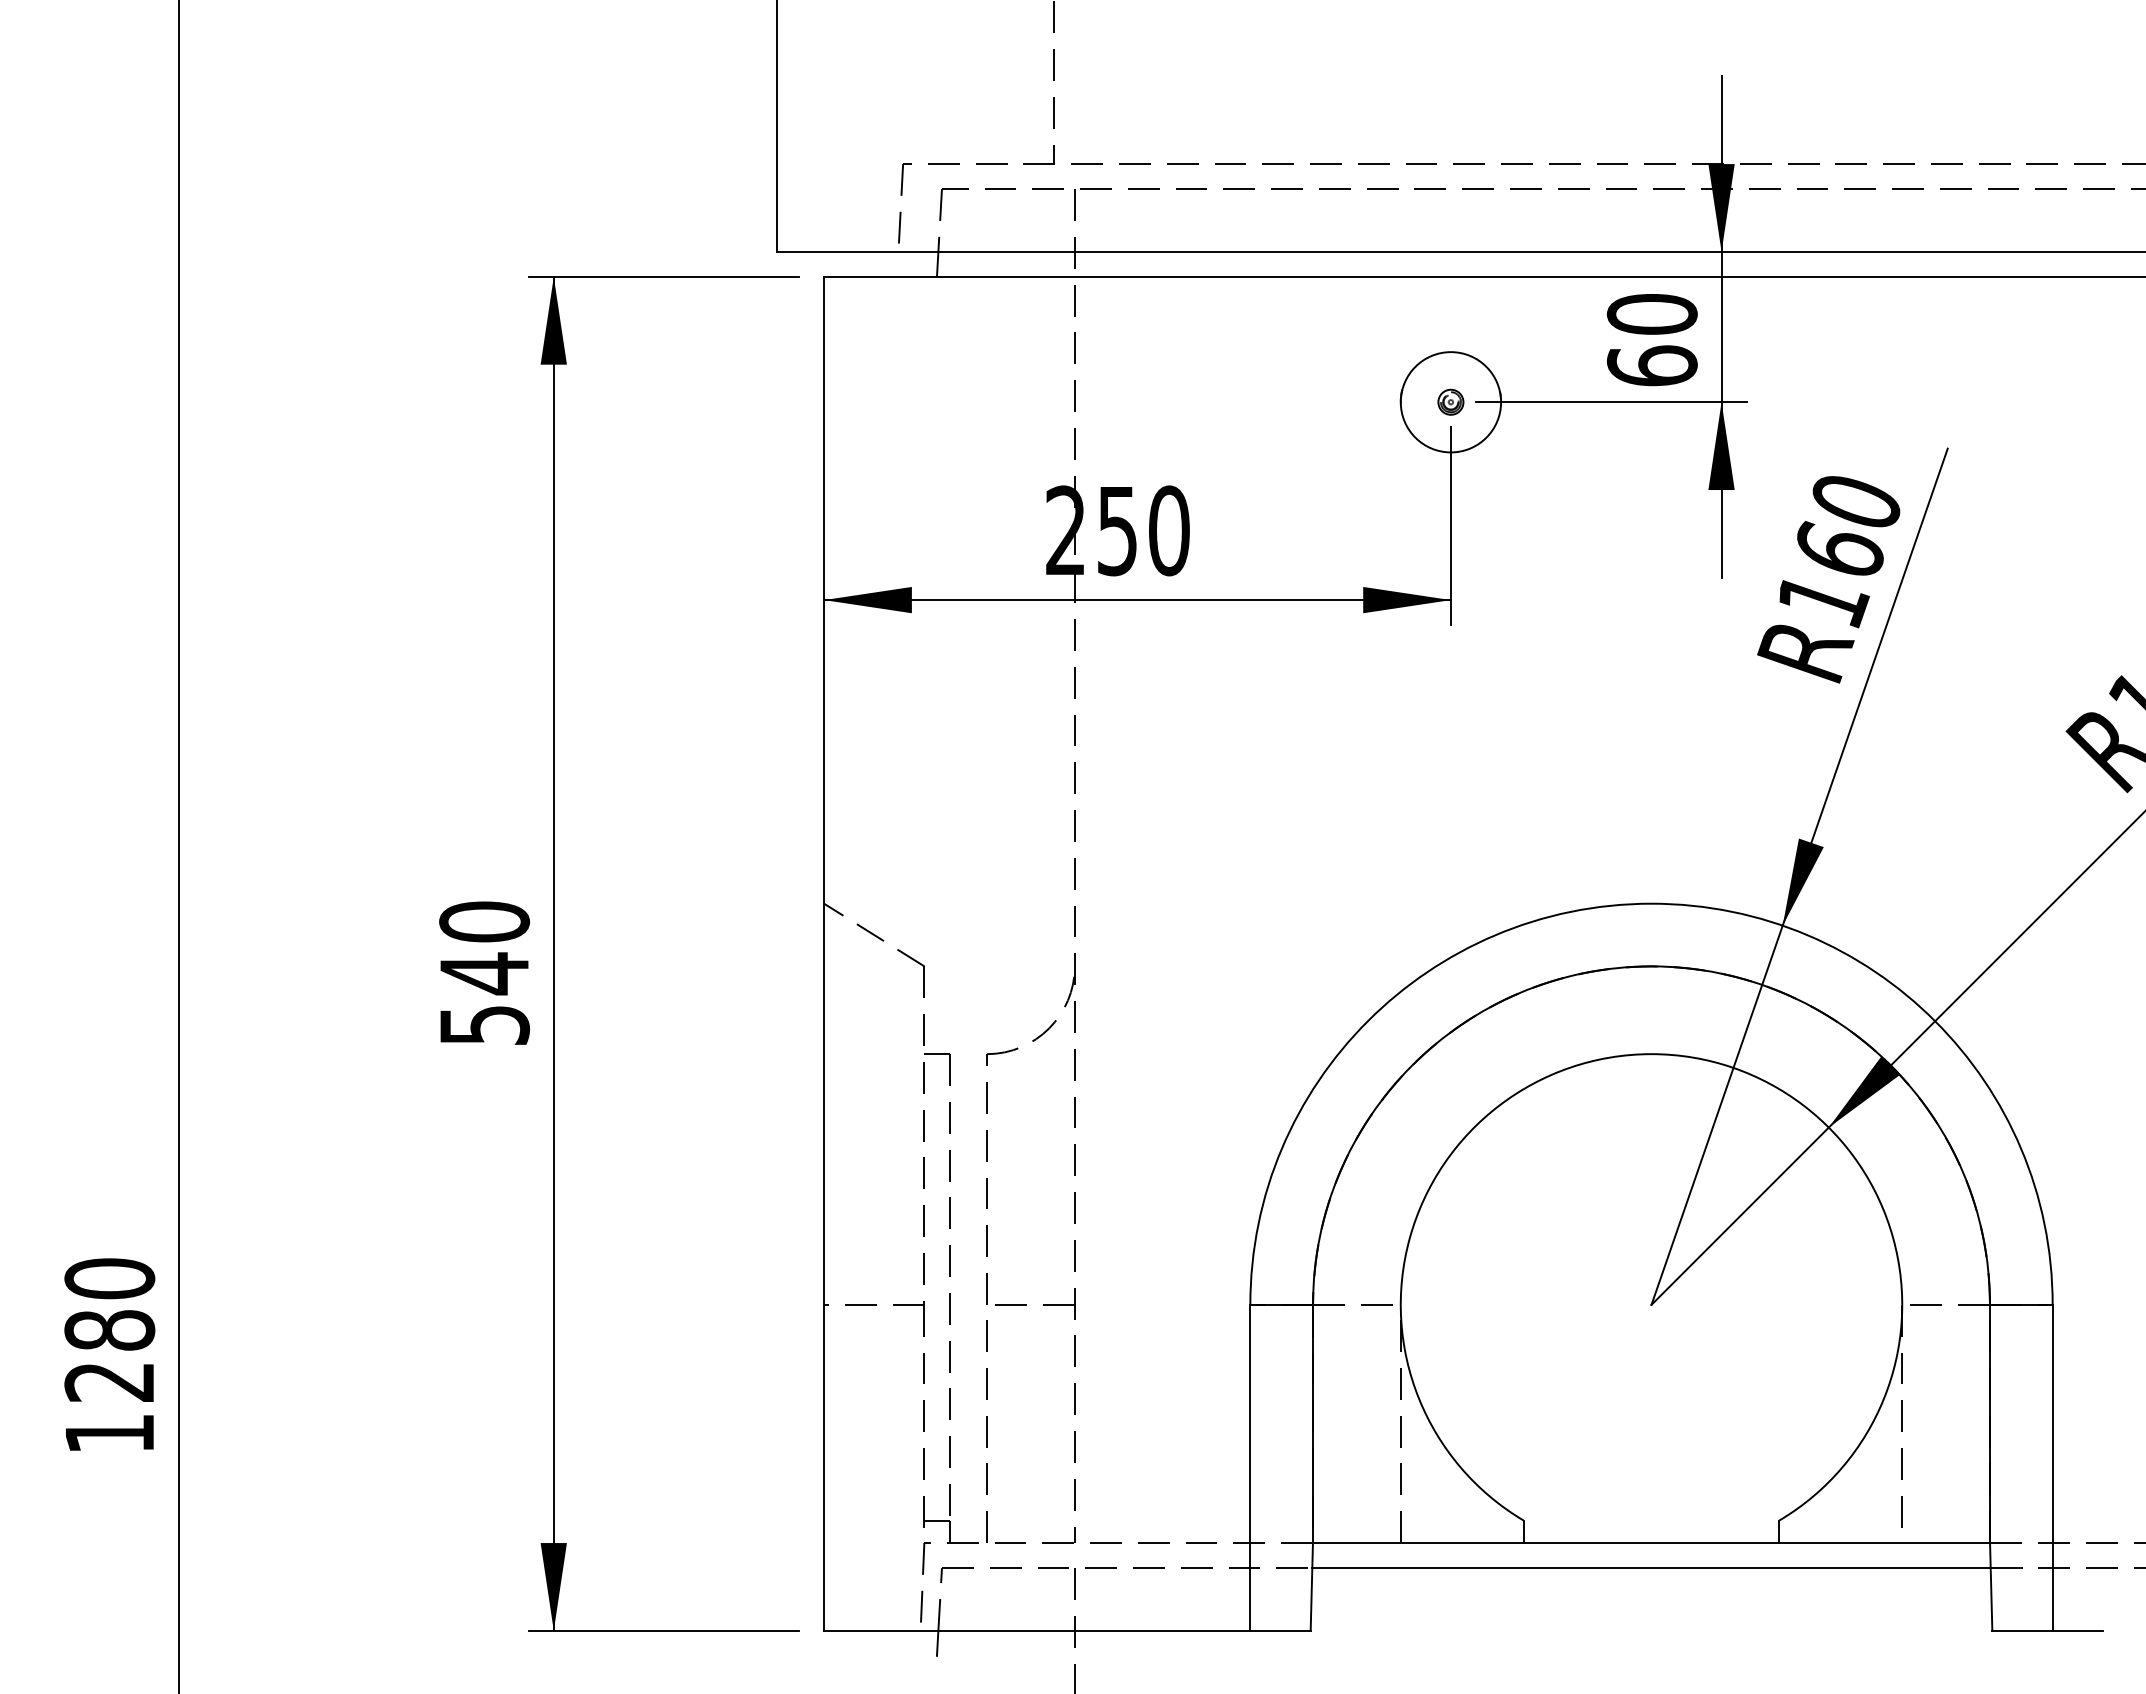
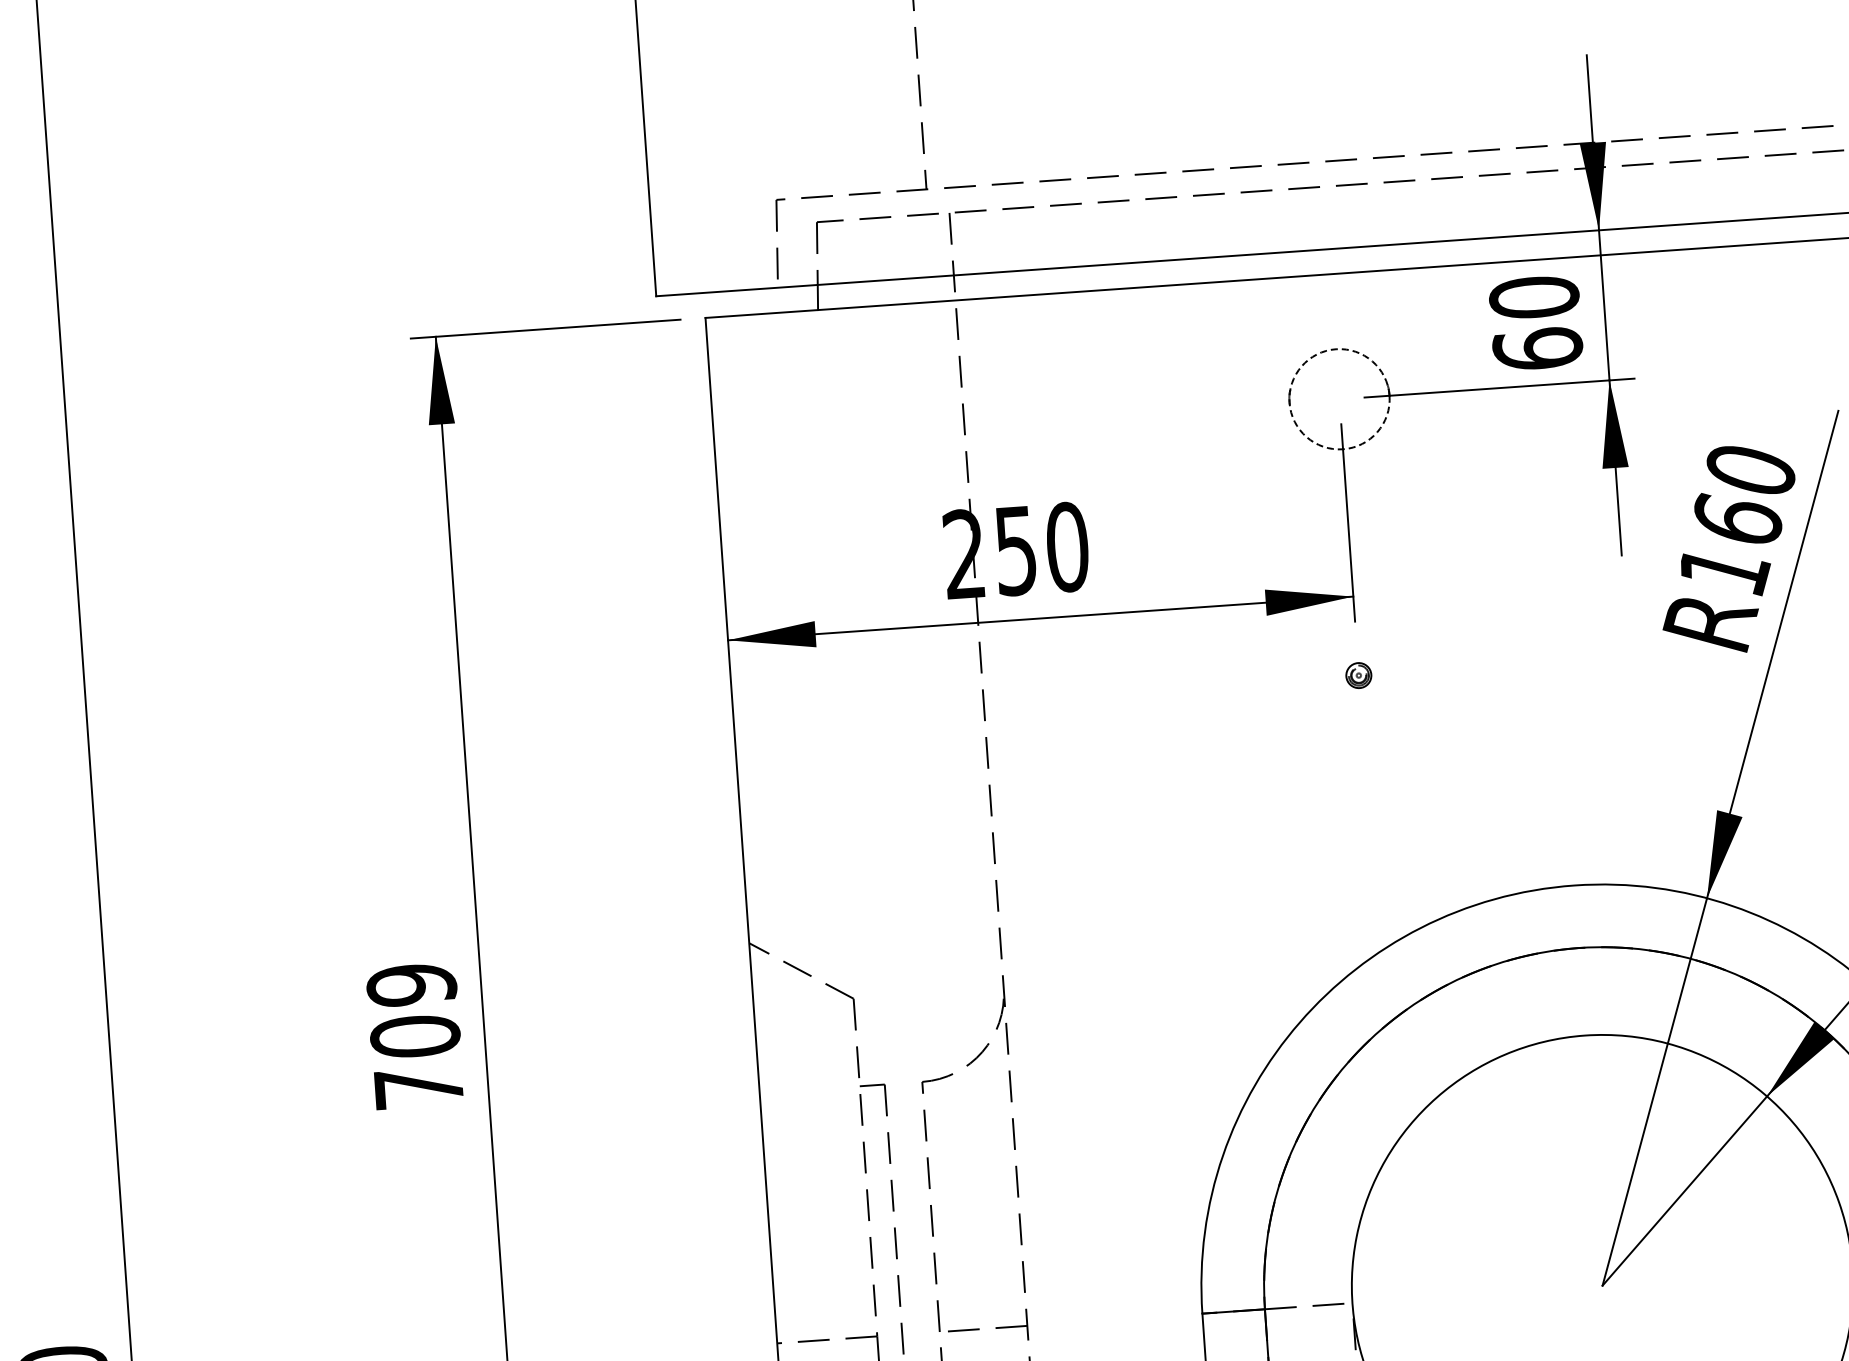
part: (1450, 401) -> (1358, 674), moved
circle: (1450, 402) -> (1339, 399), solid -> dashed
text: (484, 972) -> (415, 1035), 540 -> 709

